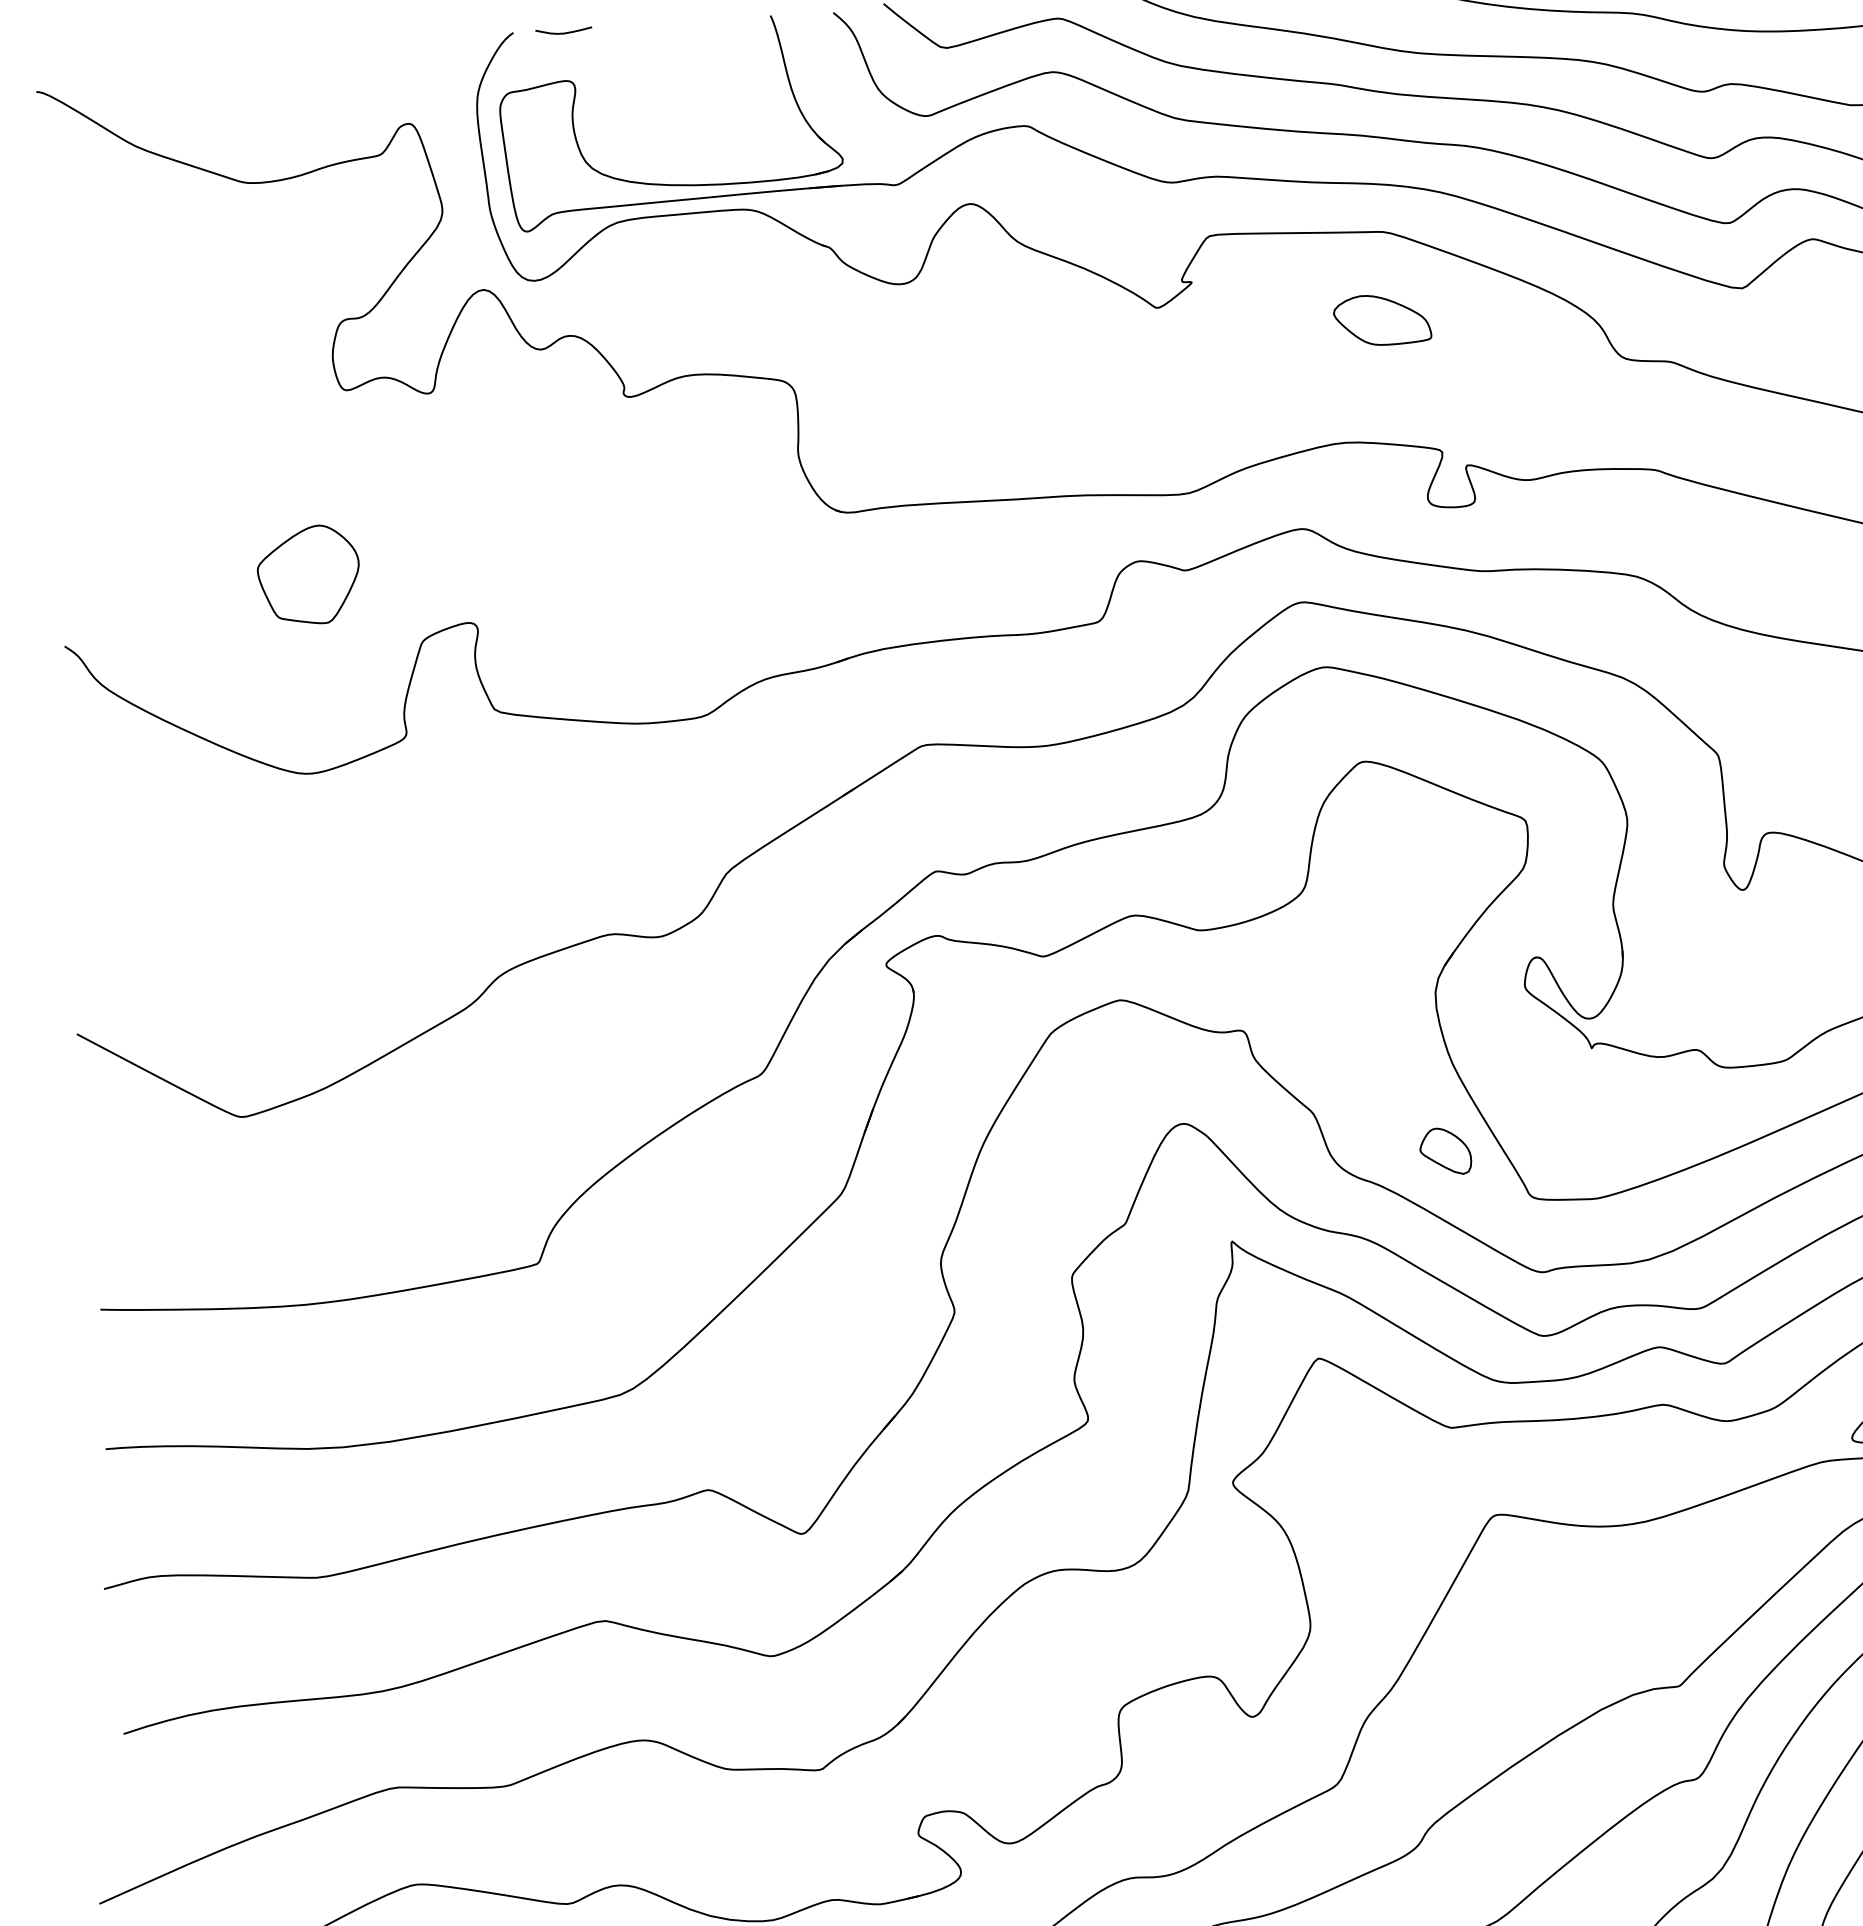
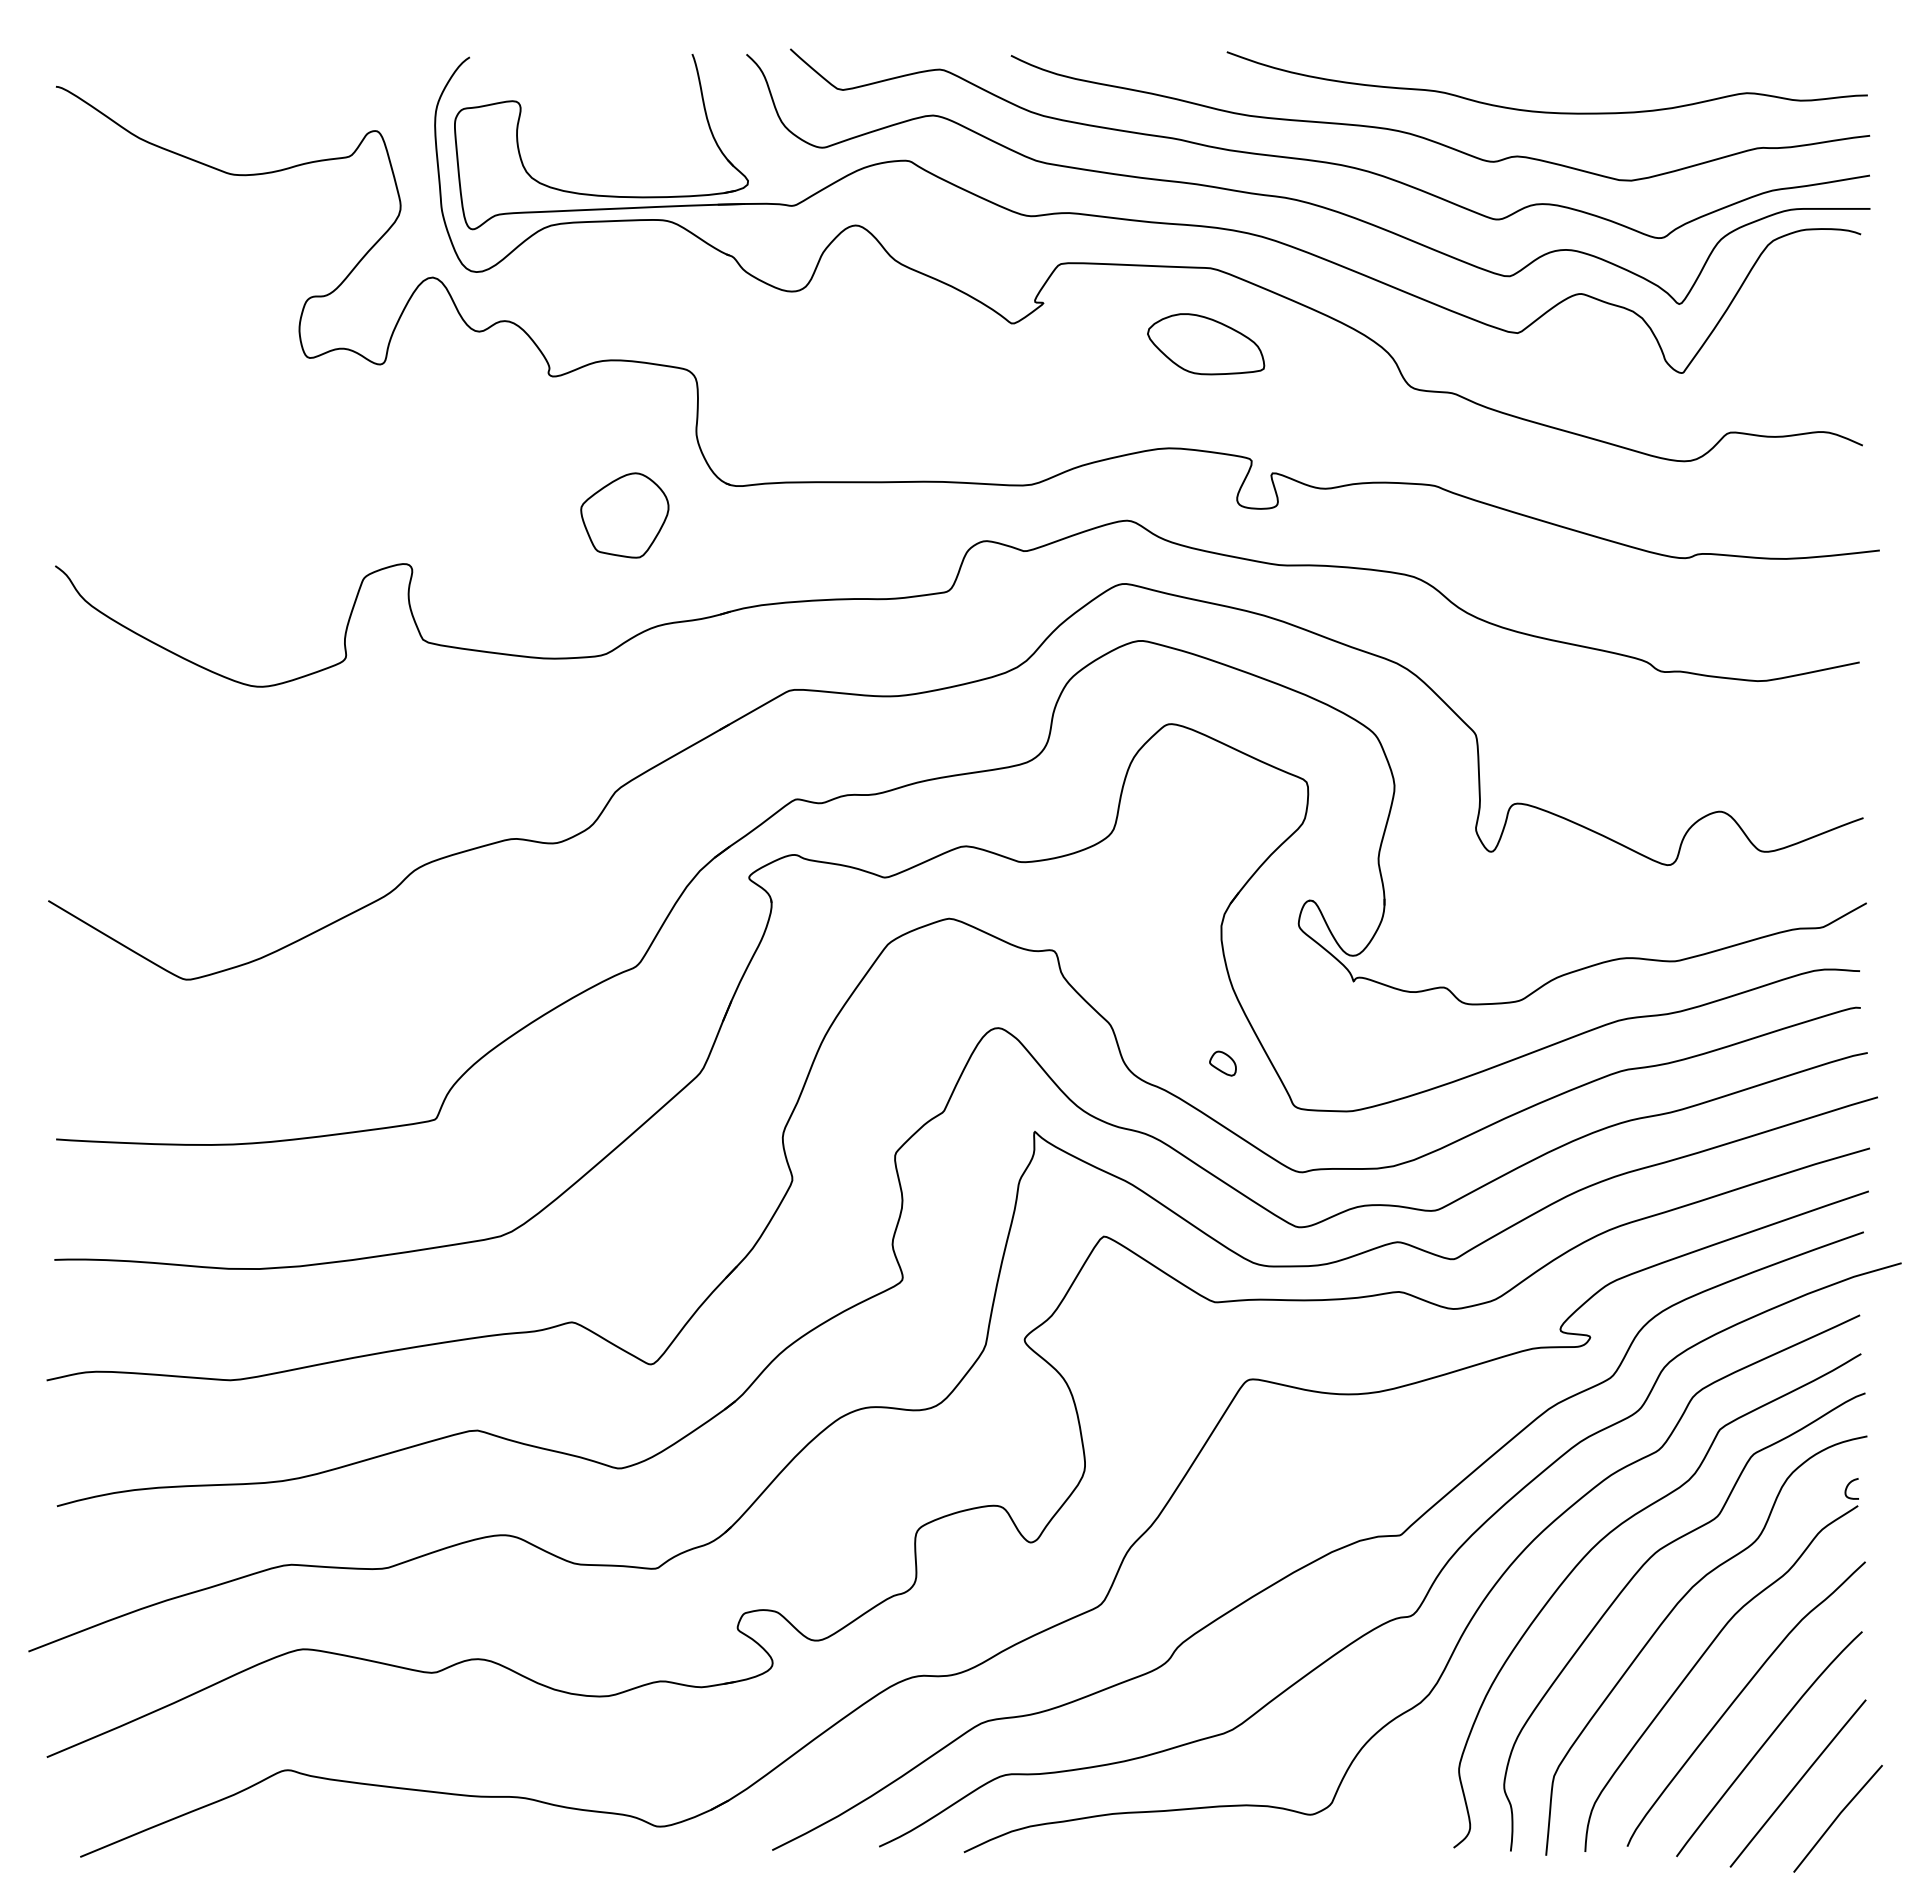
curve: (564, 32) -> (513, 59), removed
part: (1381, 319) -> (1205, 343), size x1.4
part: (308, 575) -> (624, 515), moved
part: (1445, 1151) -> (1222, 1063), size x0.6

